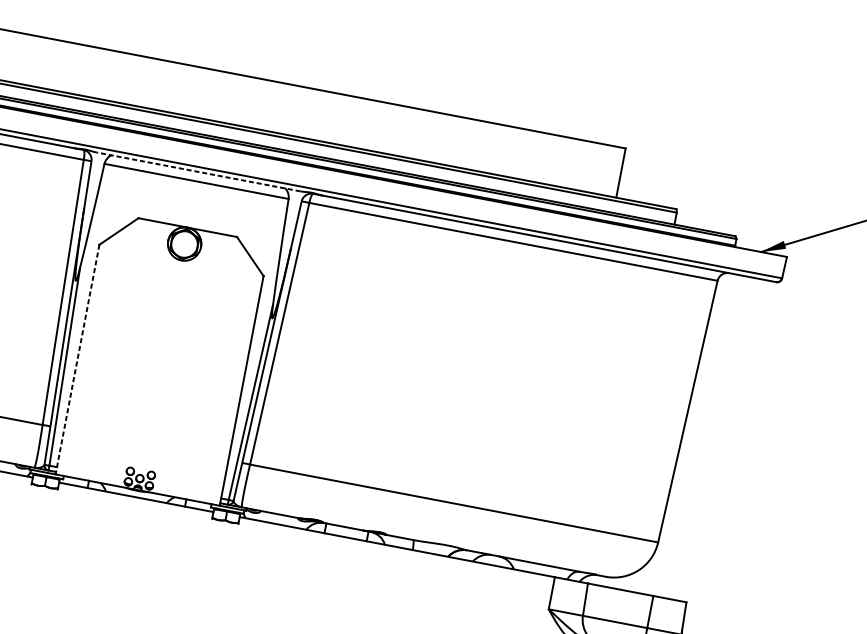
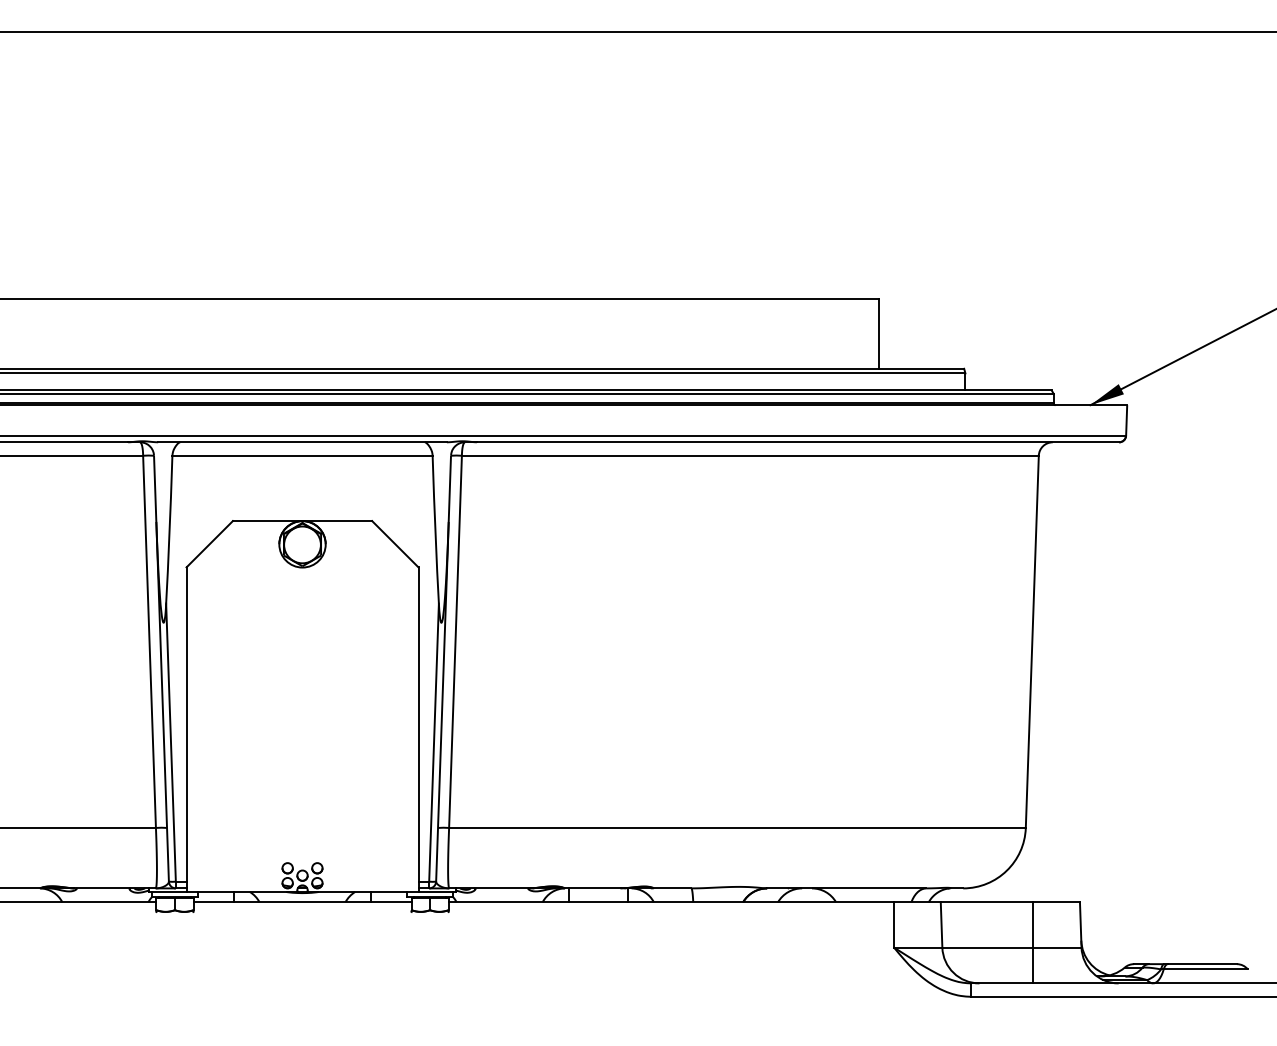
line: (198, 172) -> (302, 442), dashed -> solid
line: (77, 360) -> (186, 730), dashed -> solid

